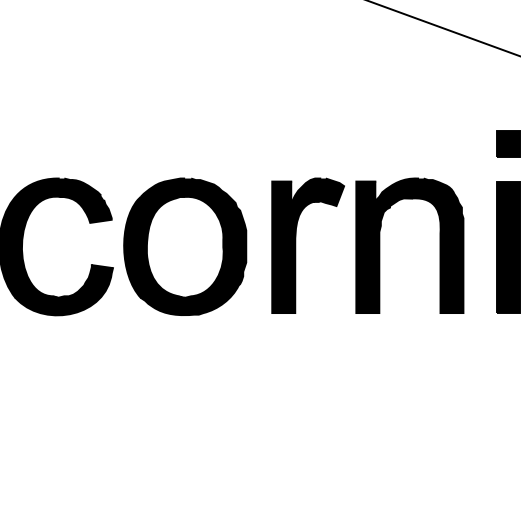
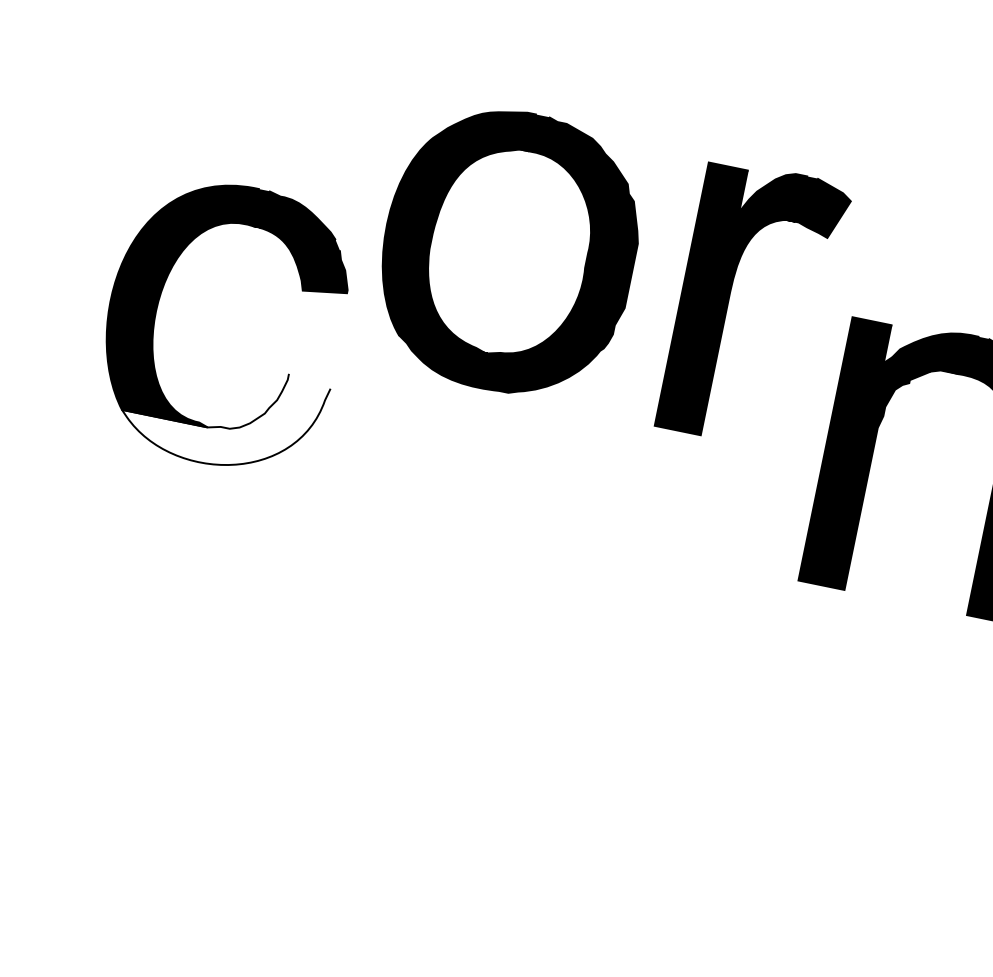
part: (296, 245) -> (731, 300), moved
part: (185, 246) -> (509, 250), moved
fill: (64, 289) -> (223, 413), removed

